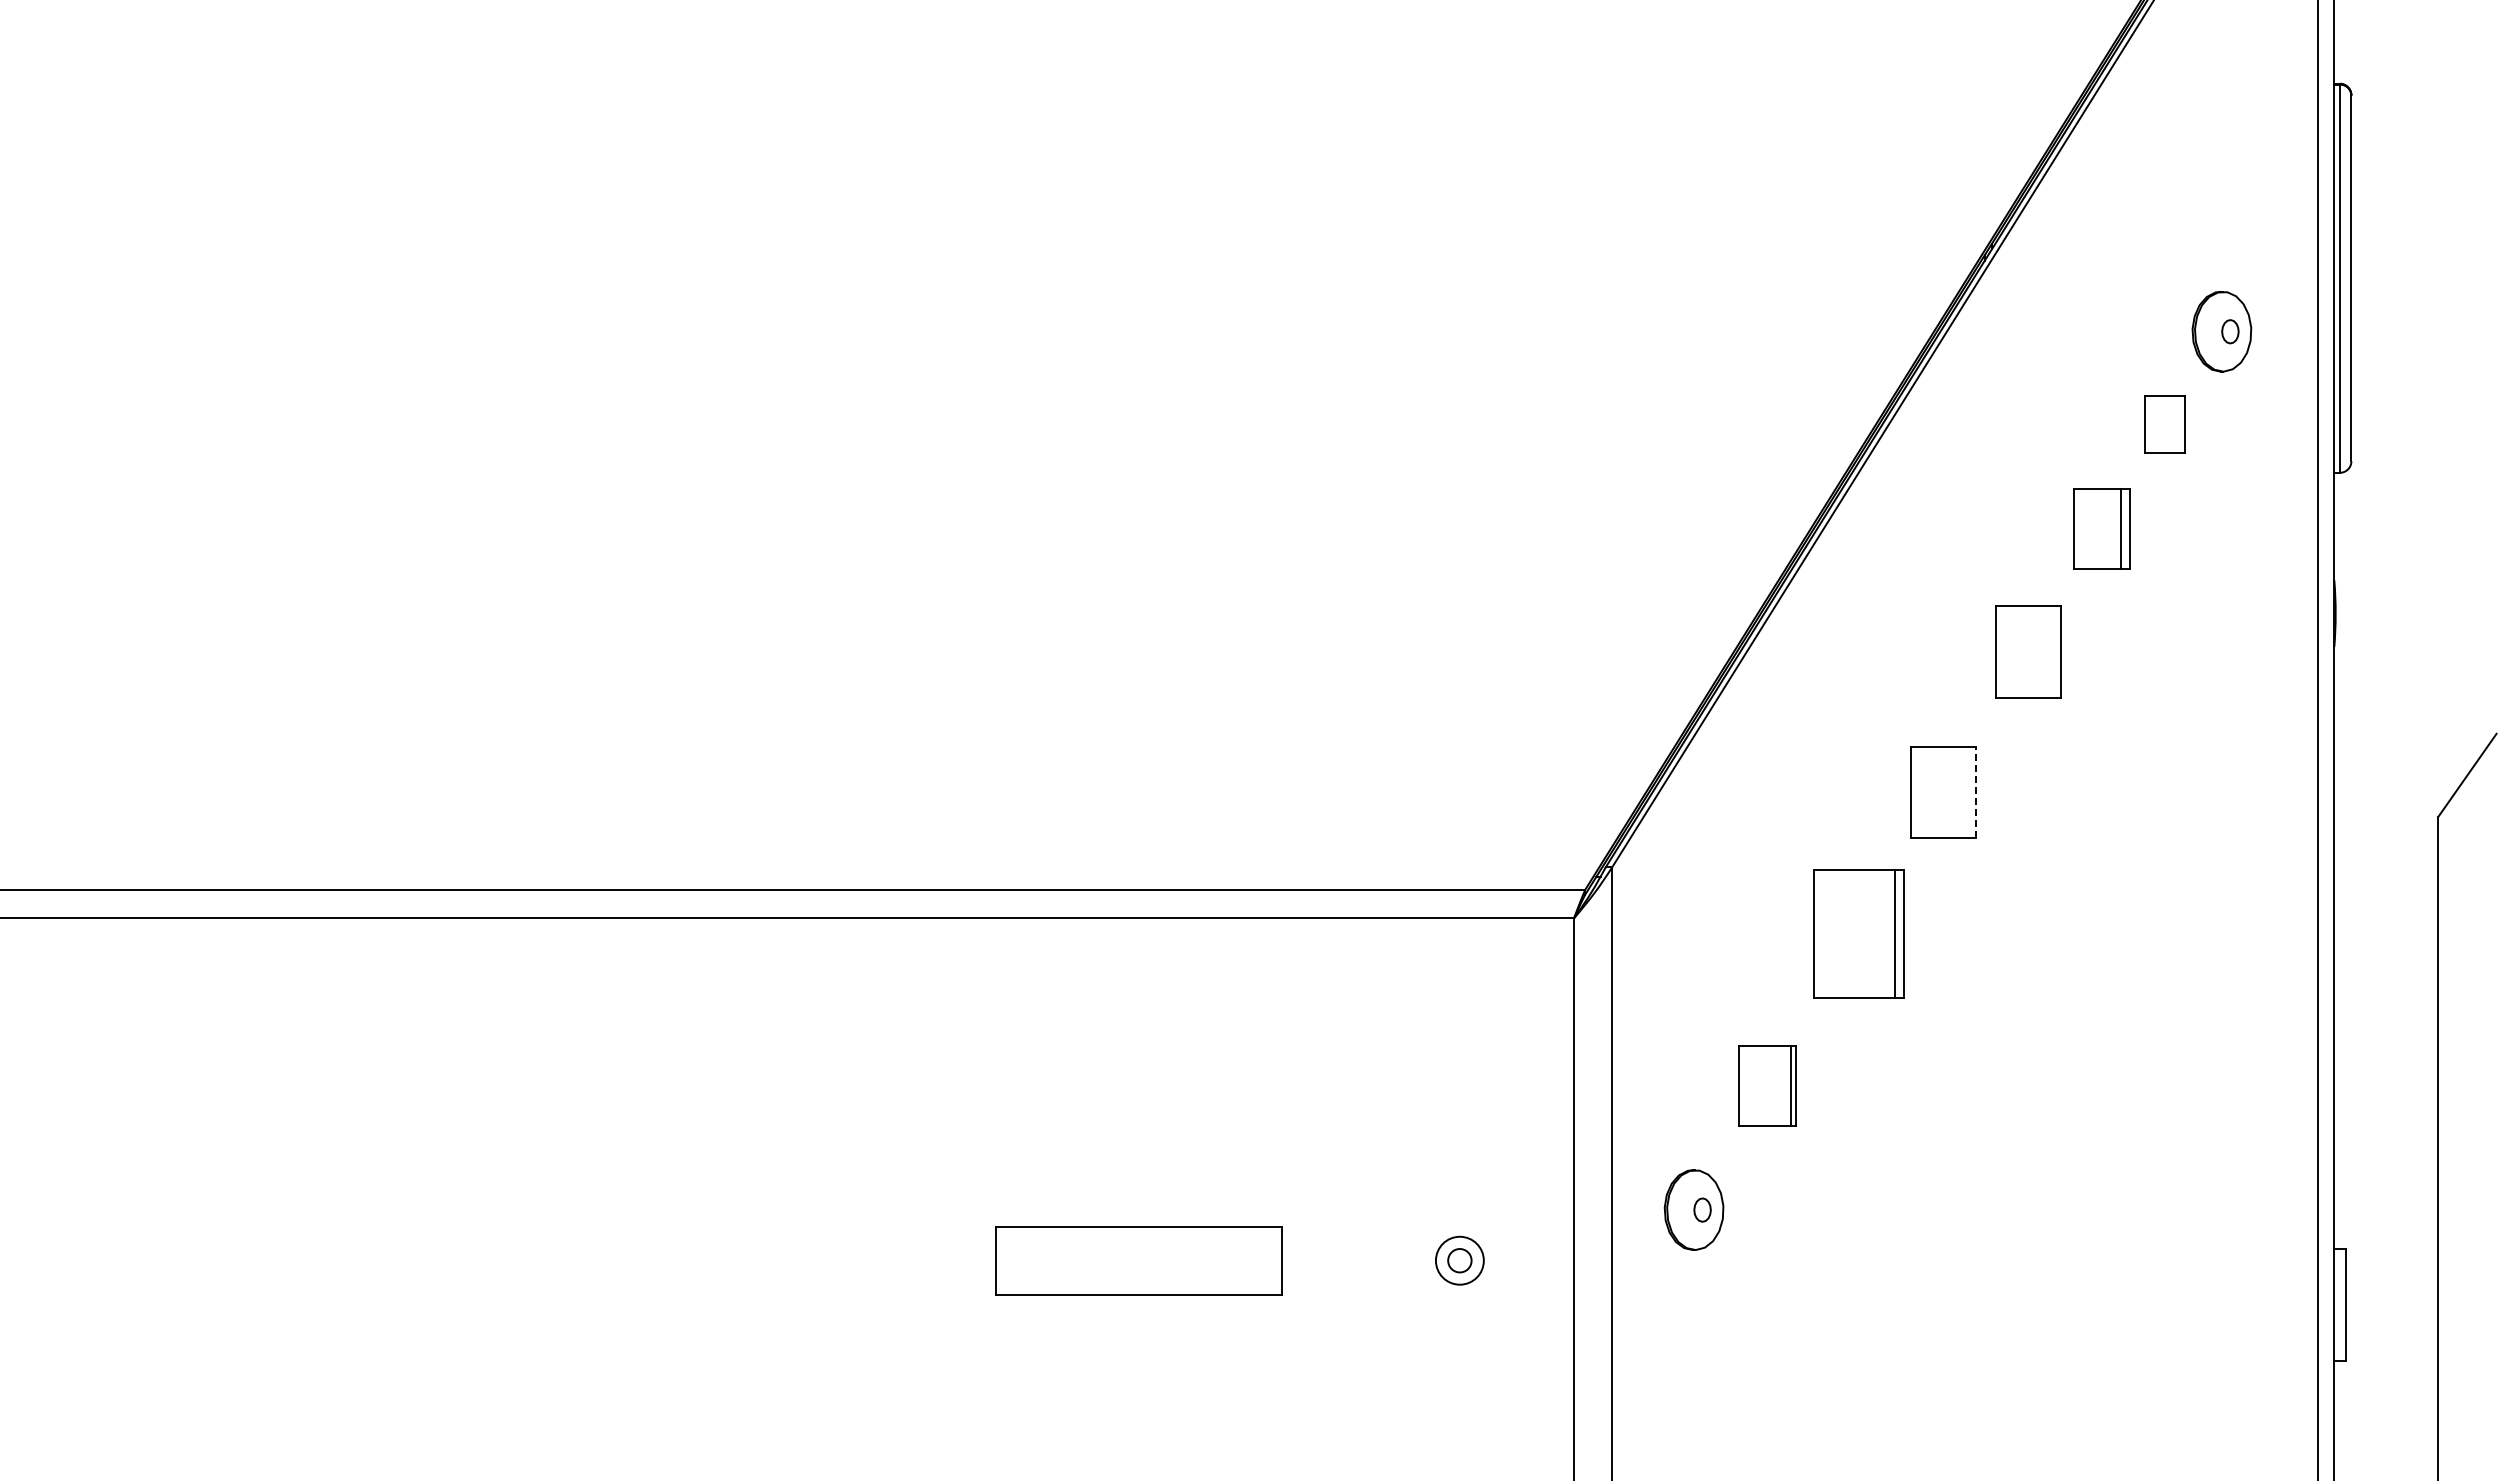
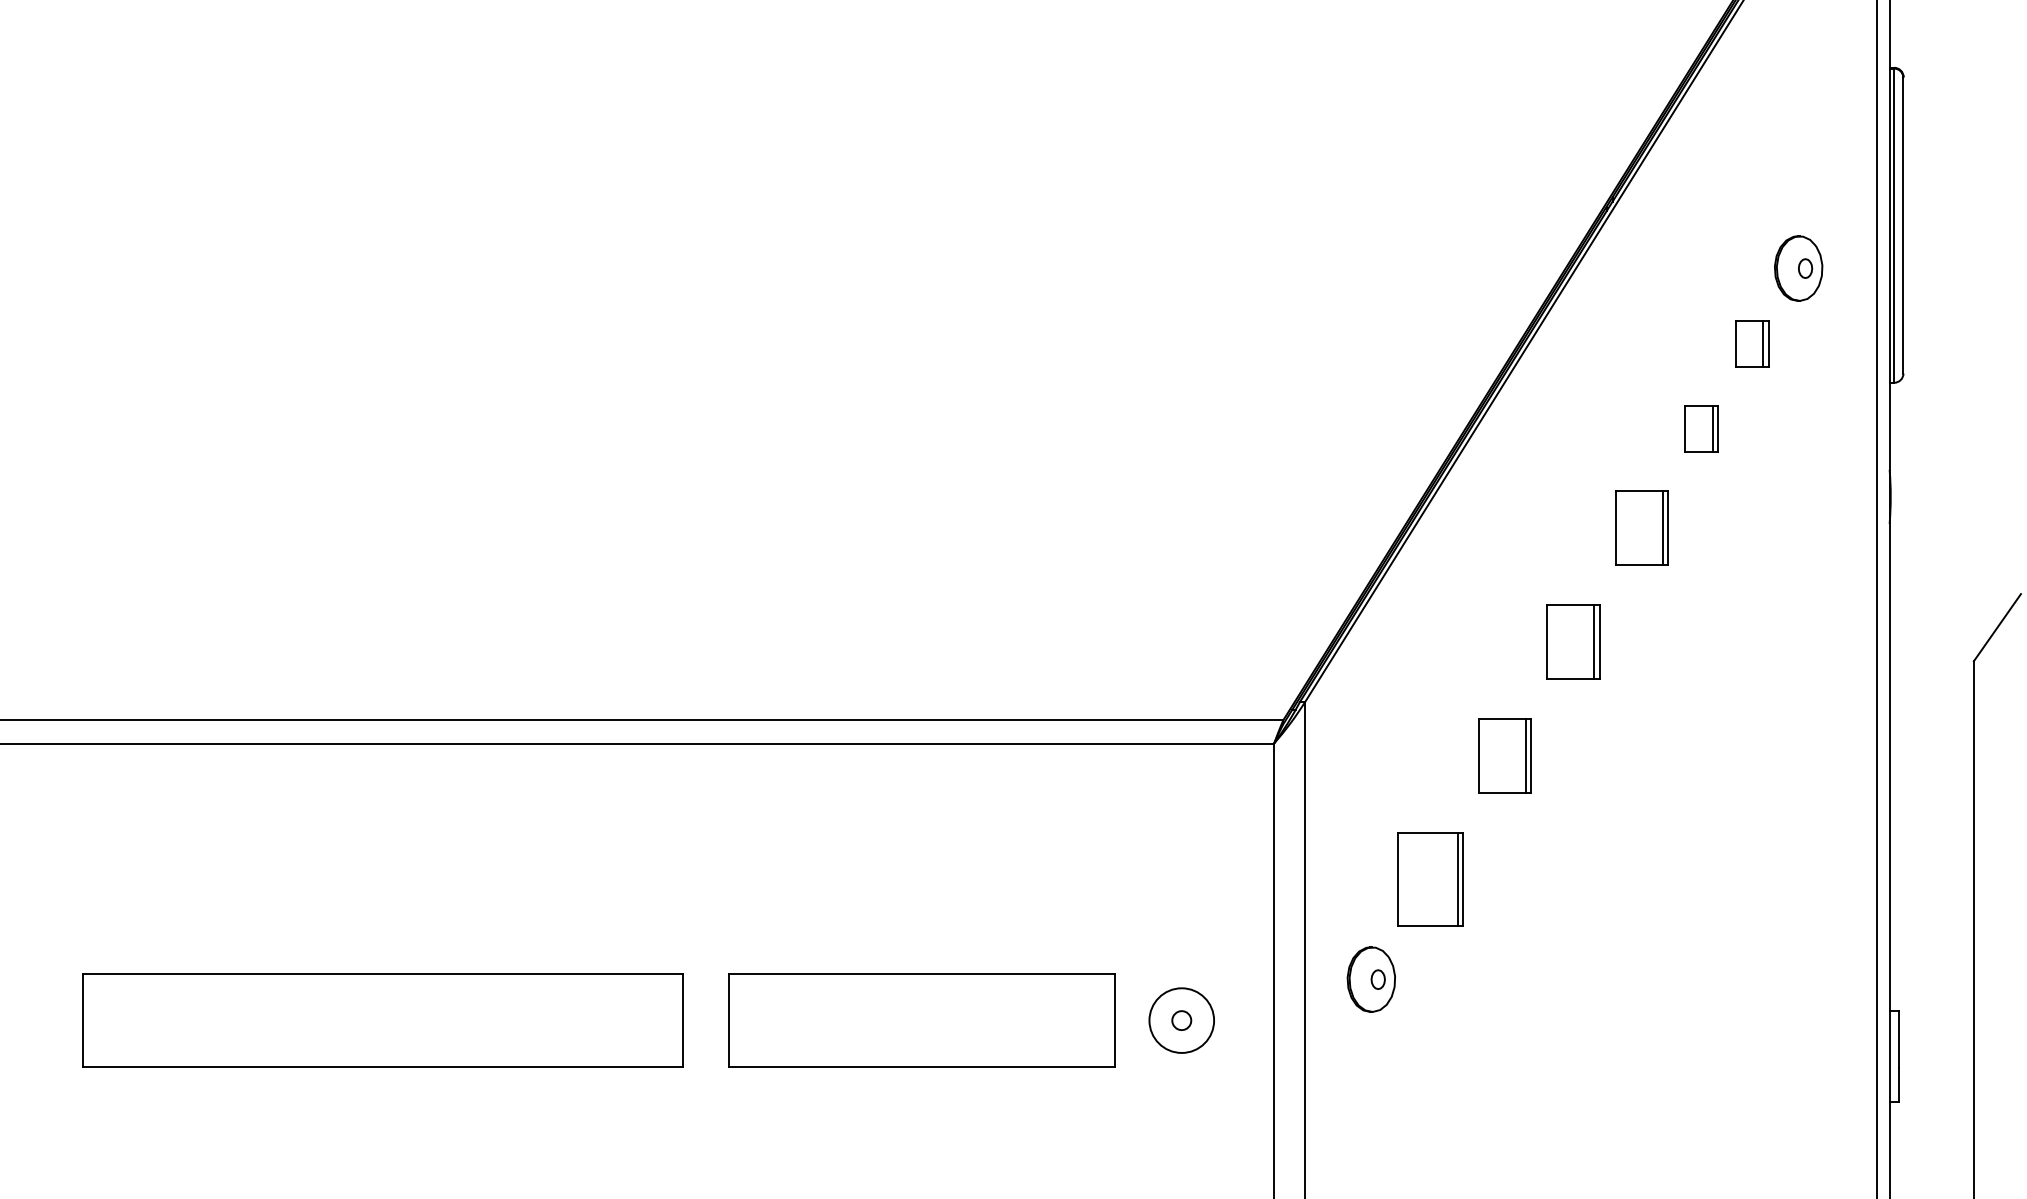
line: (2178, 424) -> (1763, 343), added
part: (2101, 529) -> (1701, 428), size x0.71
line: (2054, 651) -> (1663, 527), added
line: (1969, 792) -> (1594, 641), added
line: (1975, 792) -> (1599, 641), dashed -> solid
part: (1858, 933) -> (1504, 755), size x0.71
part: (1767, 1085) -> (1430, 878), size x1.43
part: (472, 1260) -> (382, 1020), added
part: (1139, 1260) -> (922, 1020), size x1.67
circle: (1459, 1260) -> (1181, 1020), size x1.67

